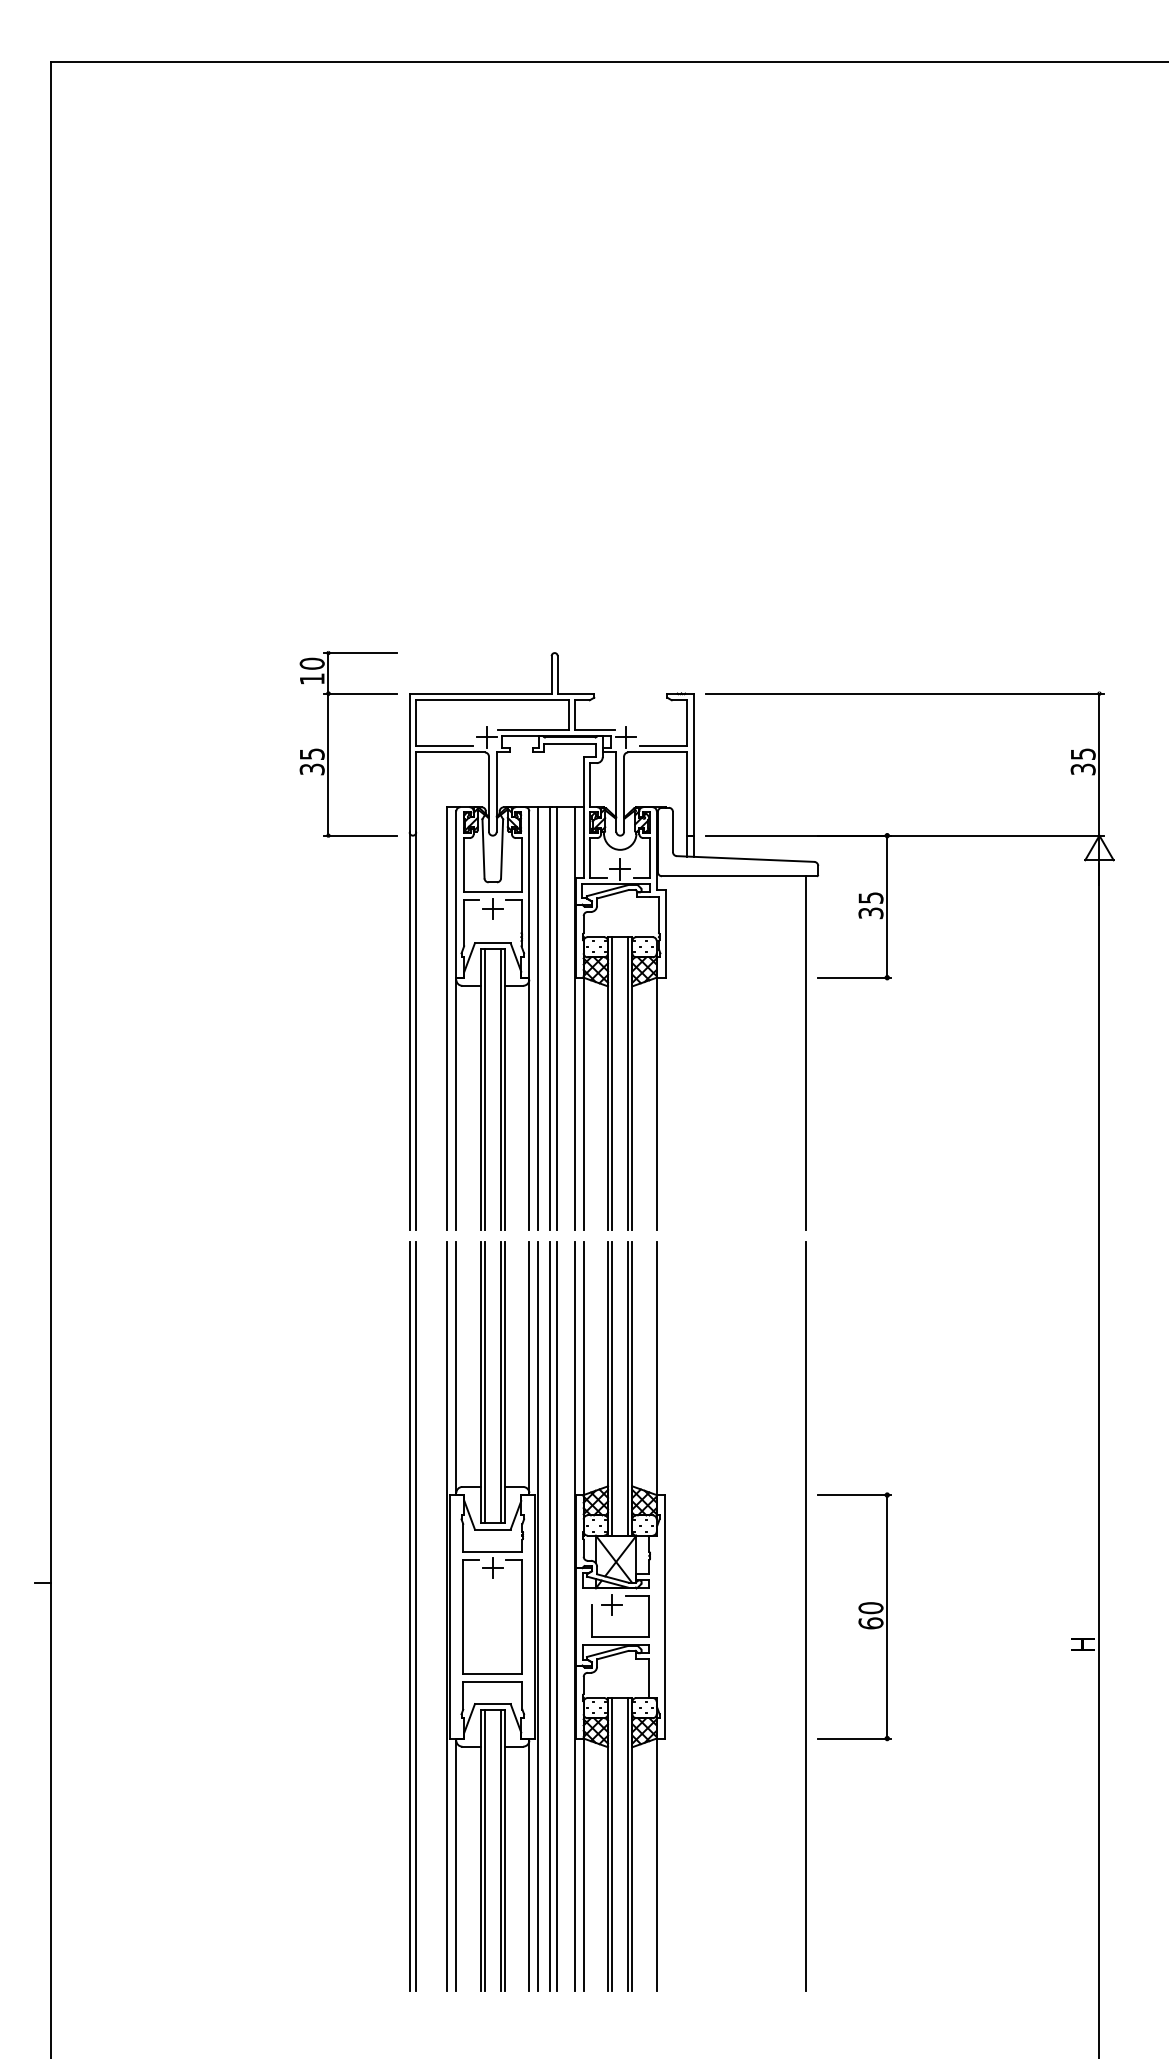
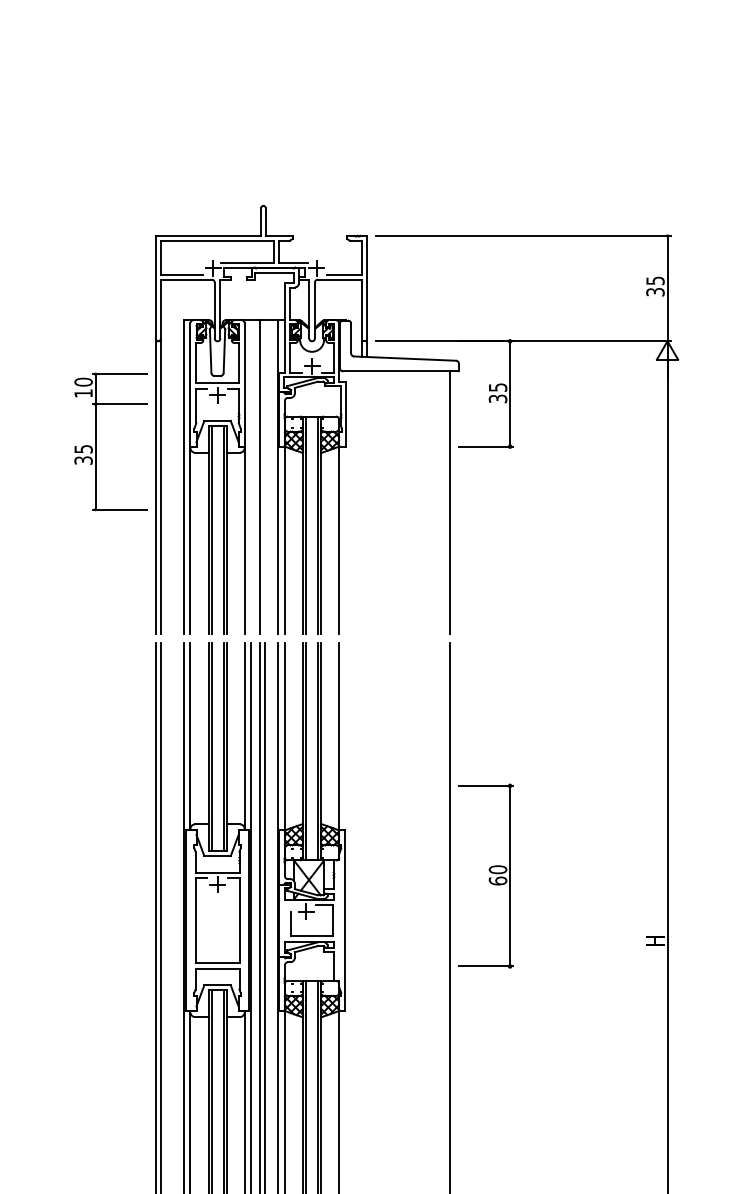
part: (328, 744) -> (95, 442), moved
line: (538, 1018) -> (251, 476), removed
line: (556, 1018) -> (264, 476), removed
part: (854, 1616) -> (485, 875), moved

